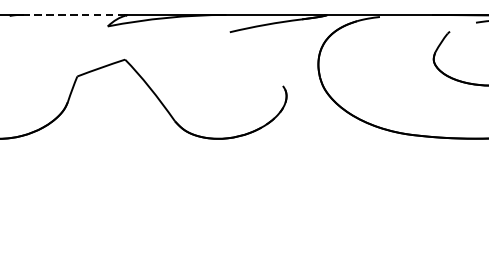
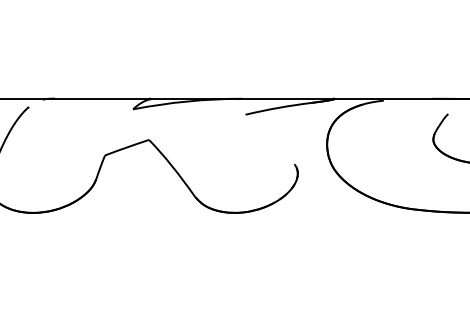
line: (73, 14) -> (101, 98), dashed -> solid

